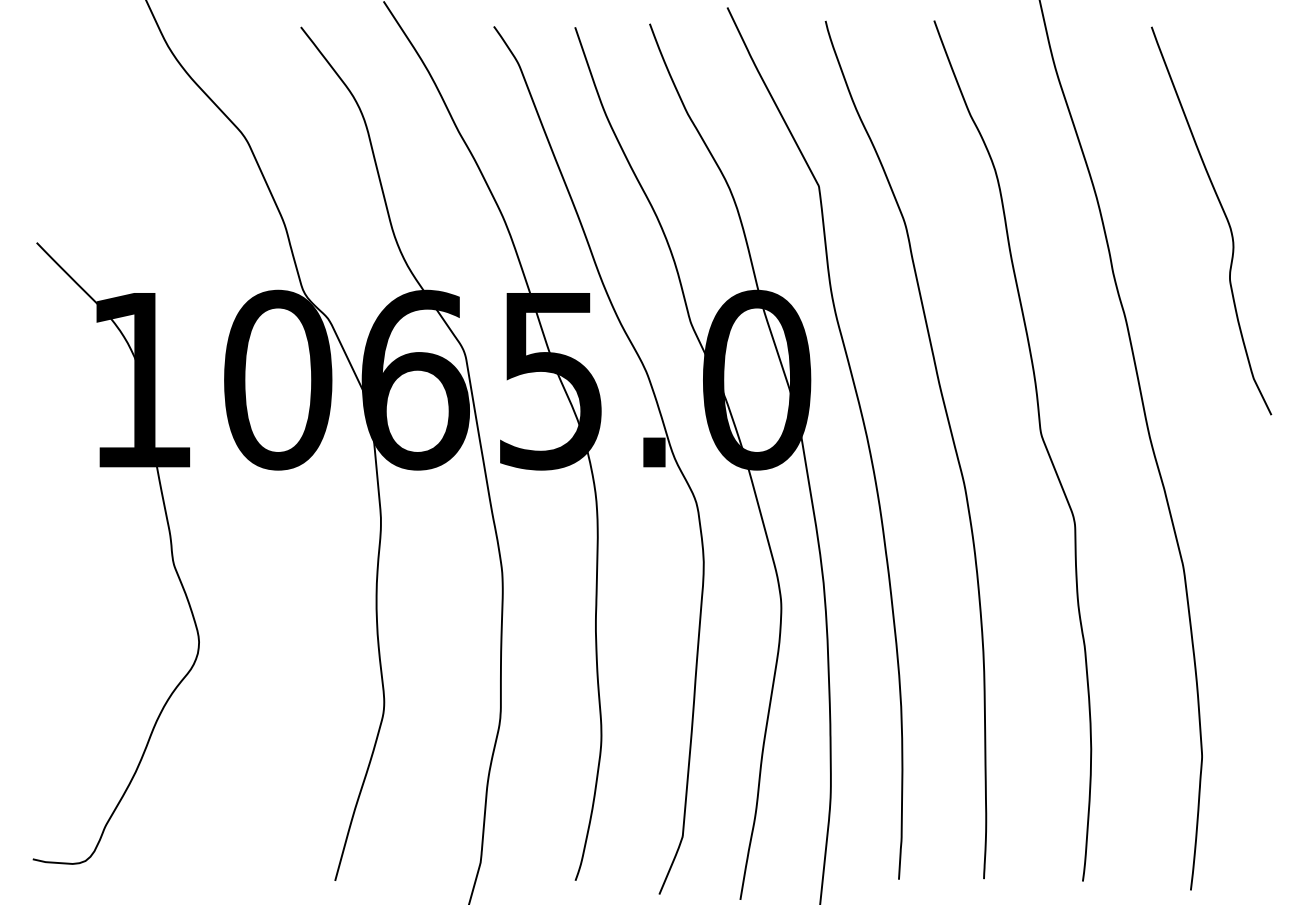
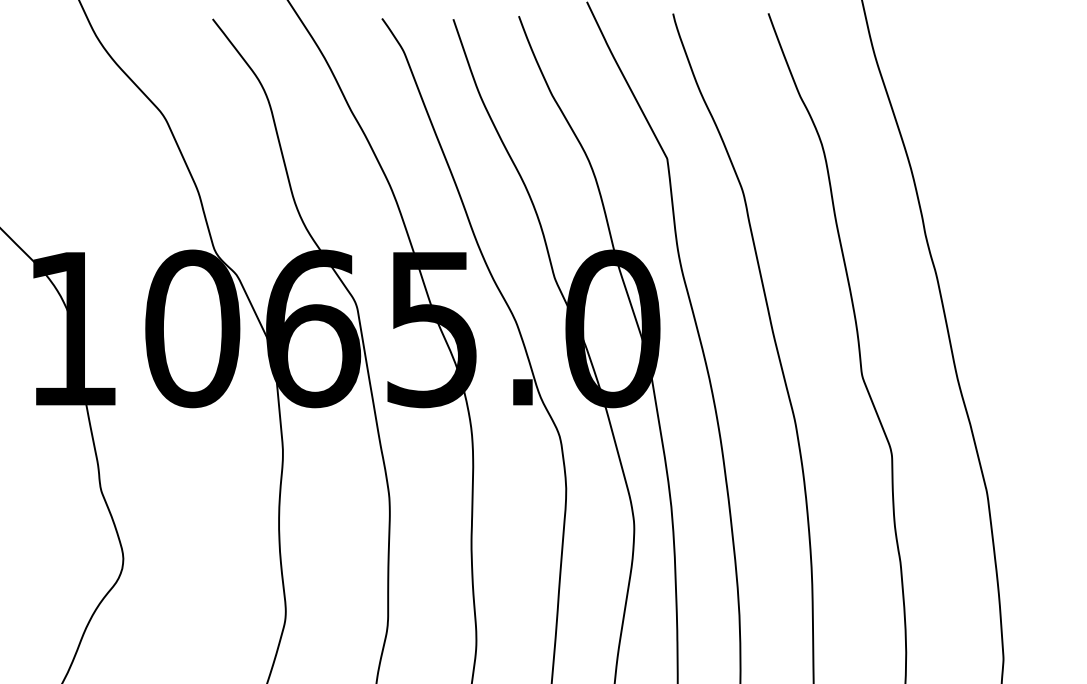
curve: (1223, 213) -> (1022, 182), removed

